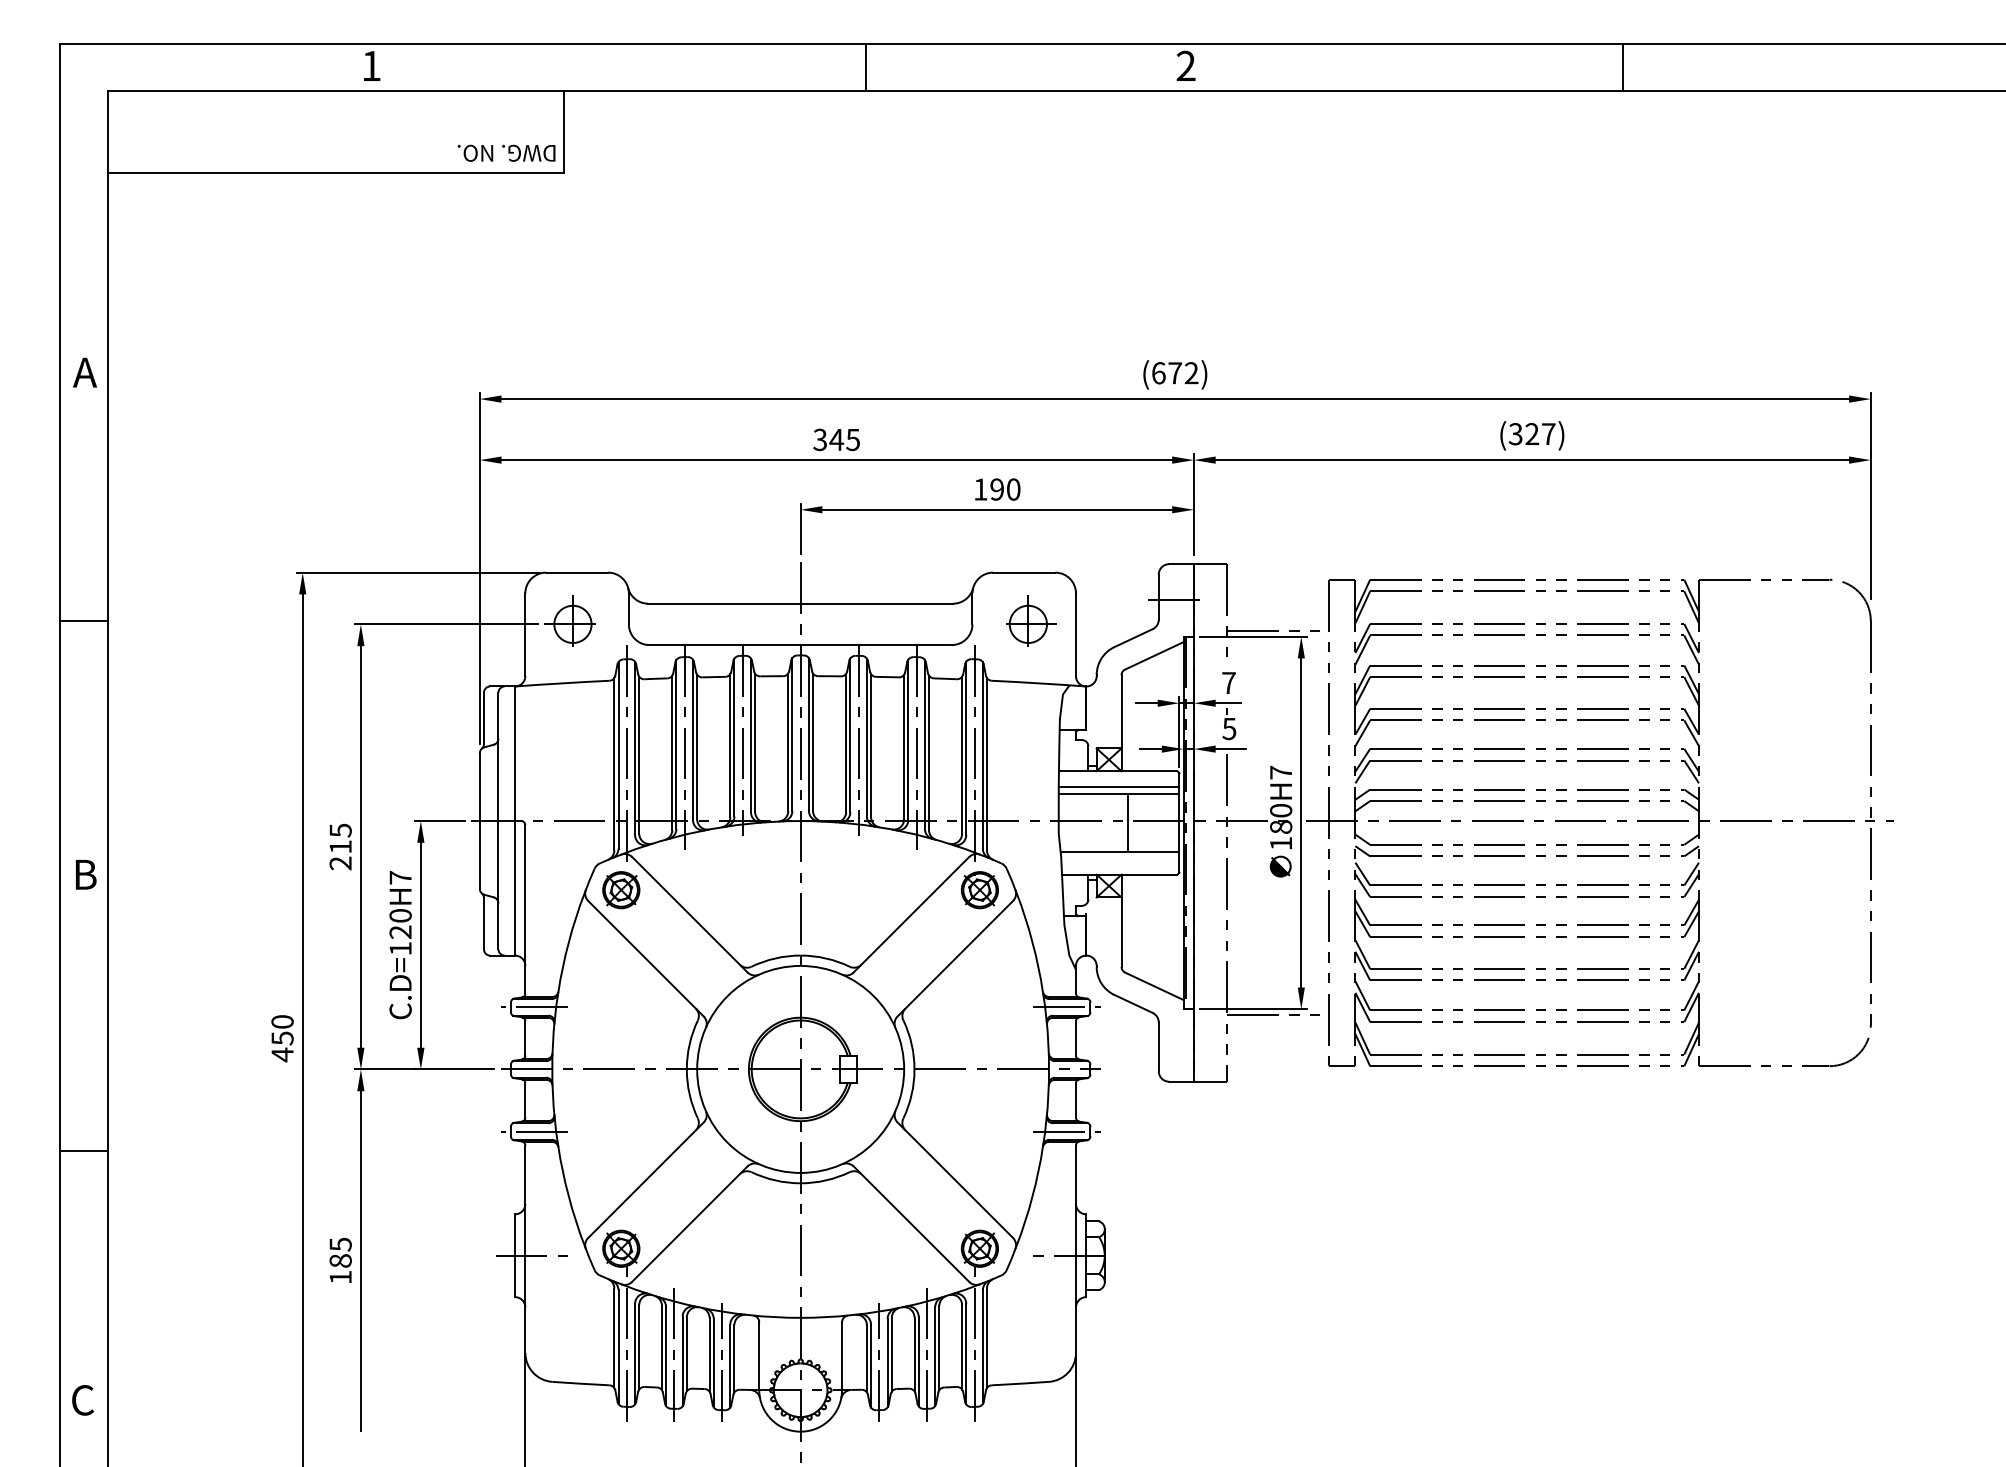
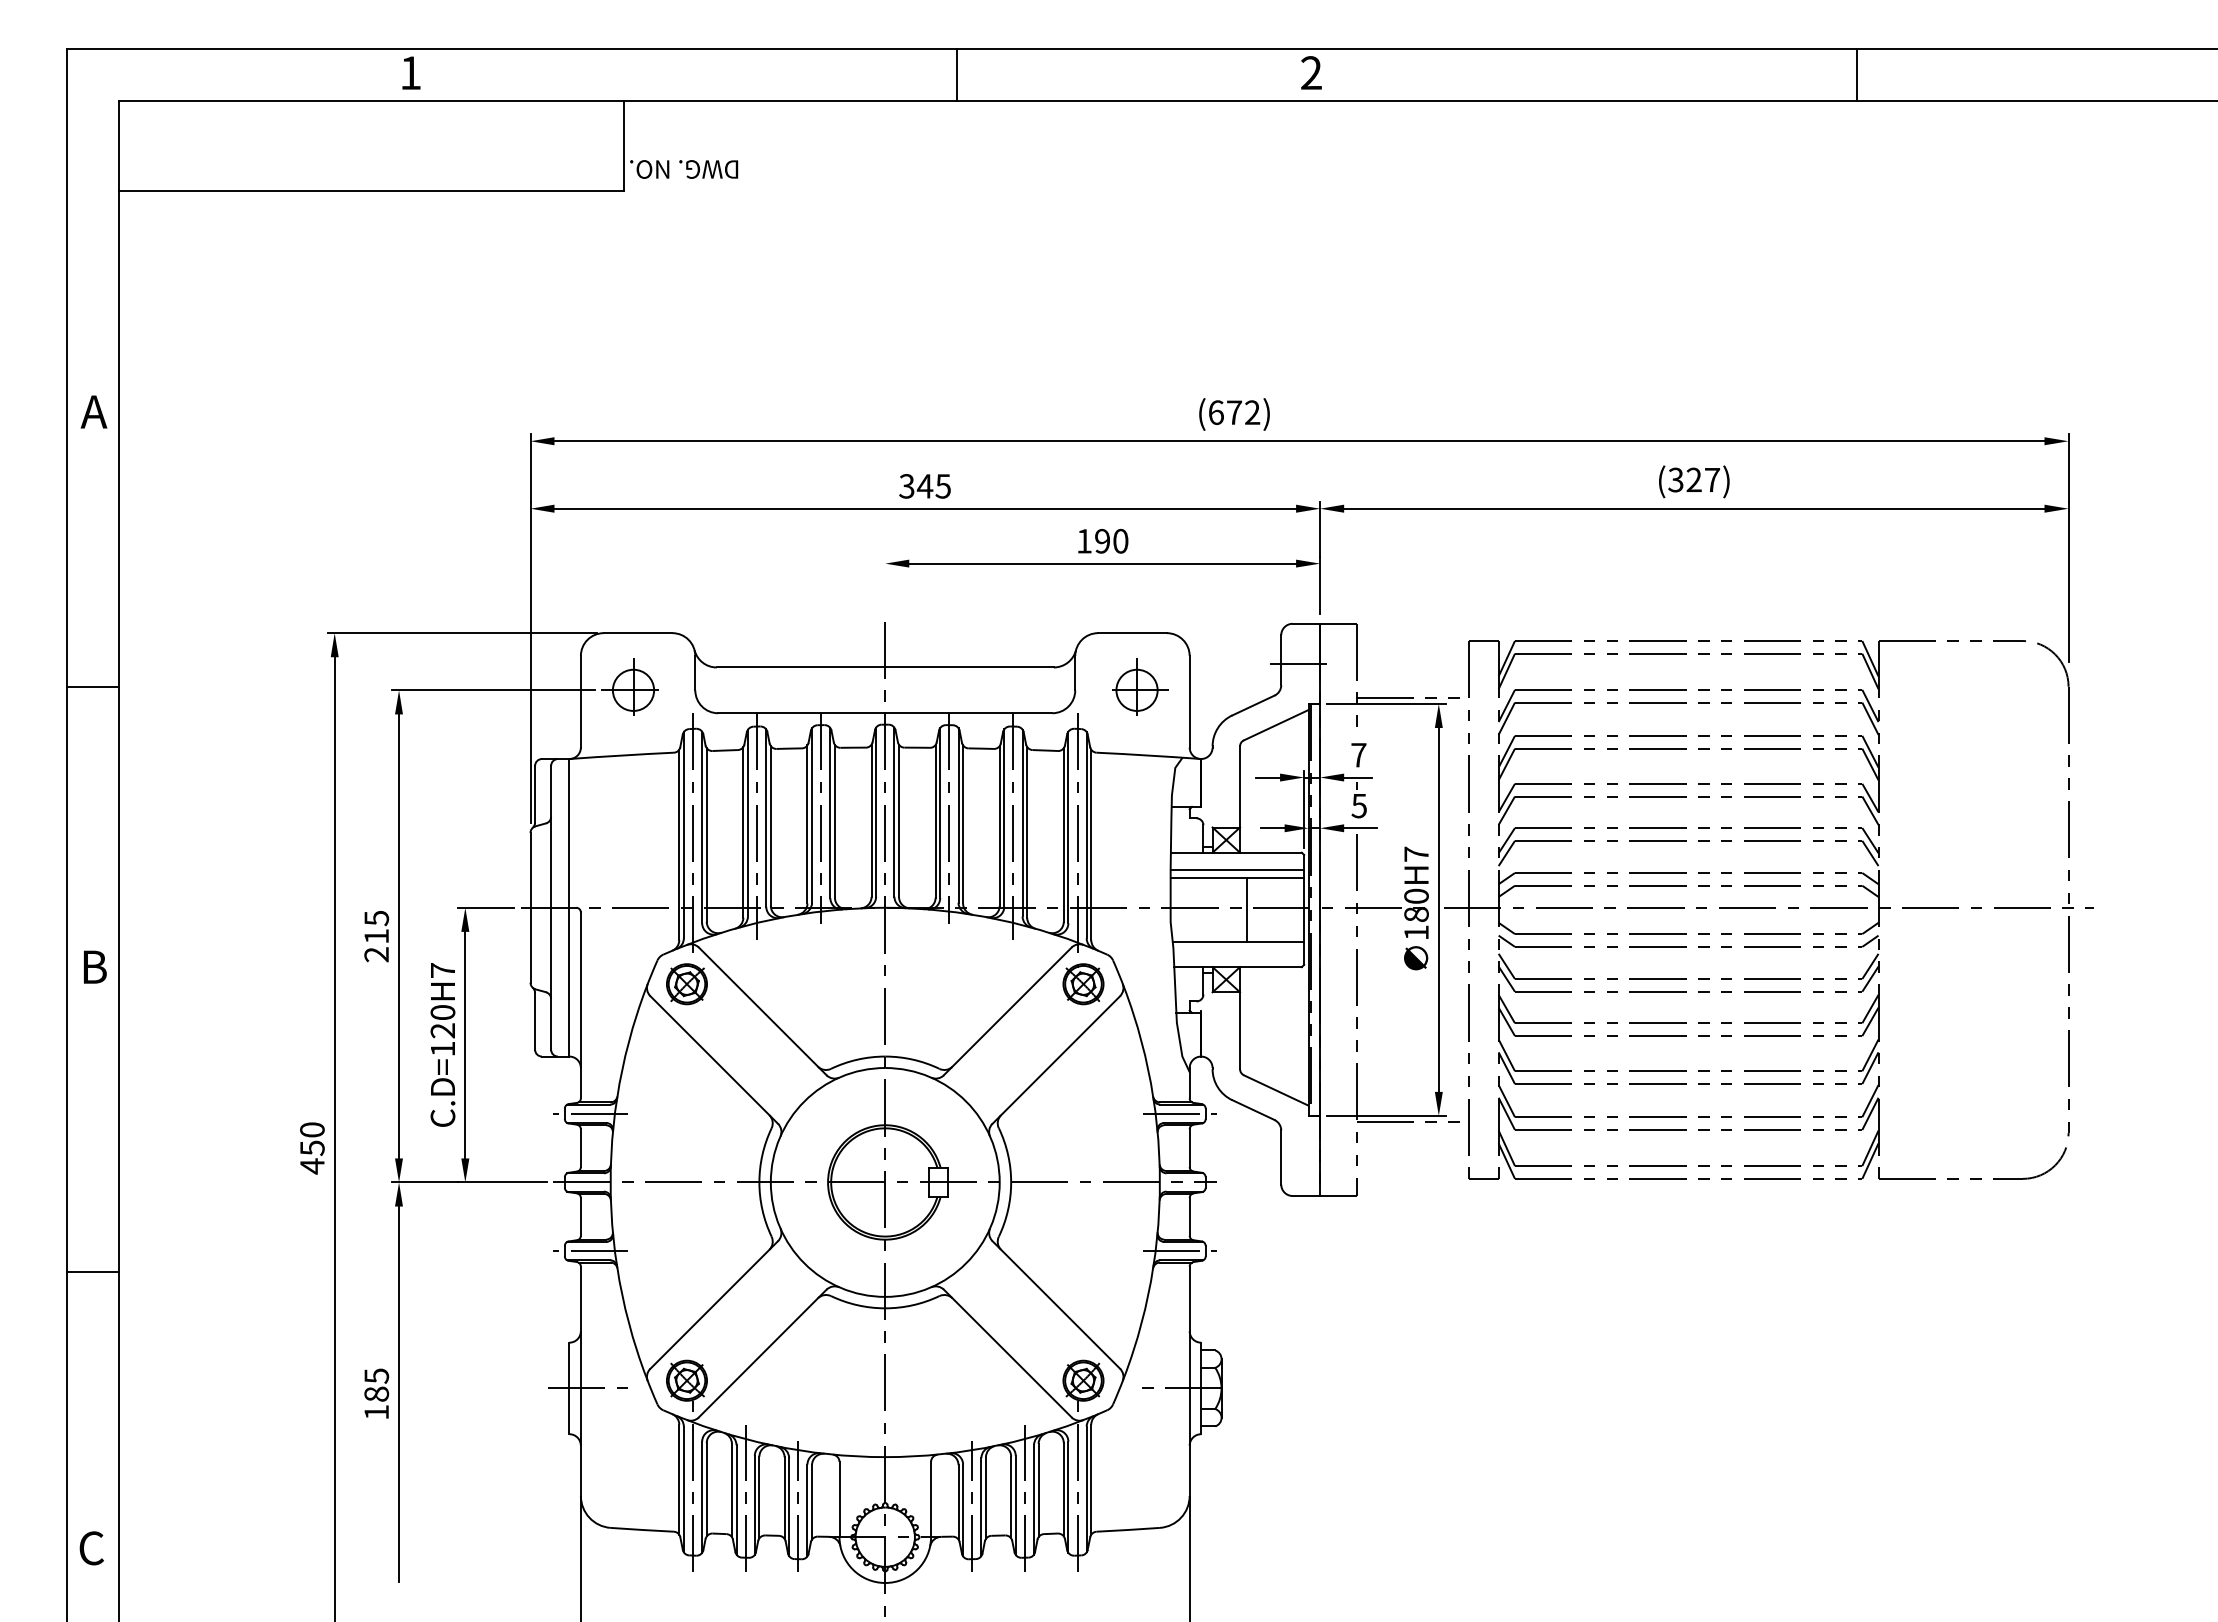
line: (1622, 67) -> (1856, 74), moved
text: (506, 153) -> (684, 169), moved
text: (1175, 374) -> (1234, 414), moved
line: (800, 528) -> (885, 584), removed

